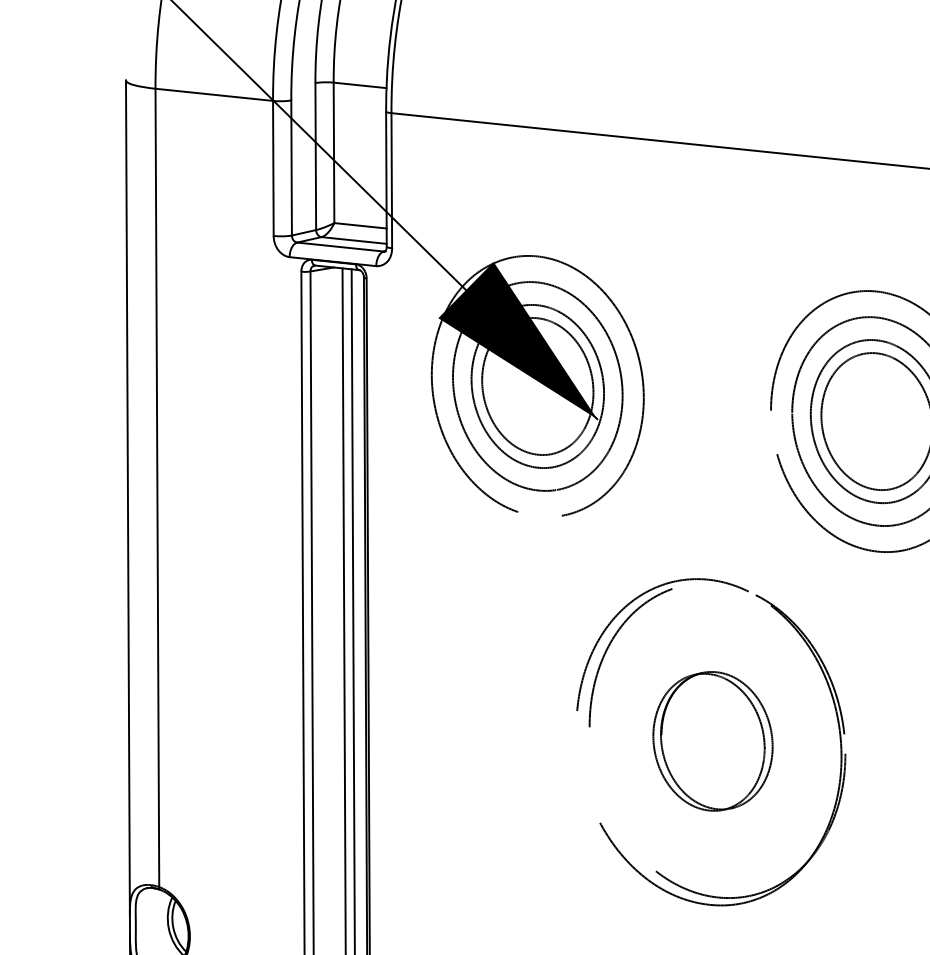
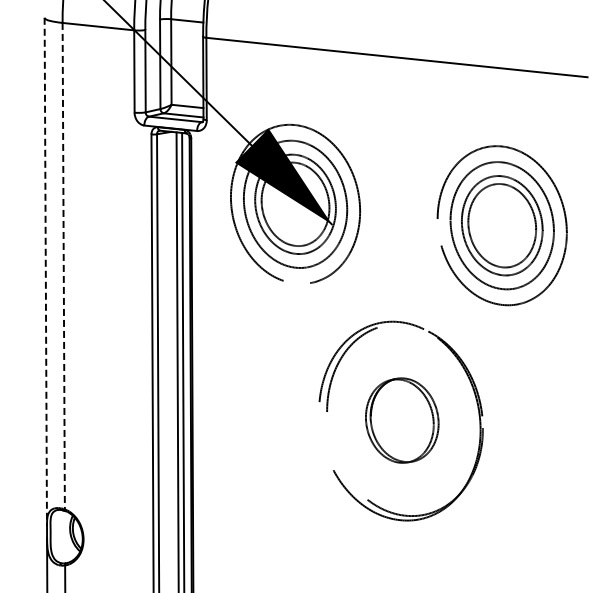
line: (156, 488) -> (63, 266), solid -> dashed
line: (127, 498) -> (45, 272), solid -> dashed

